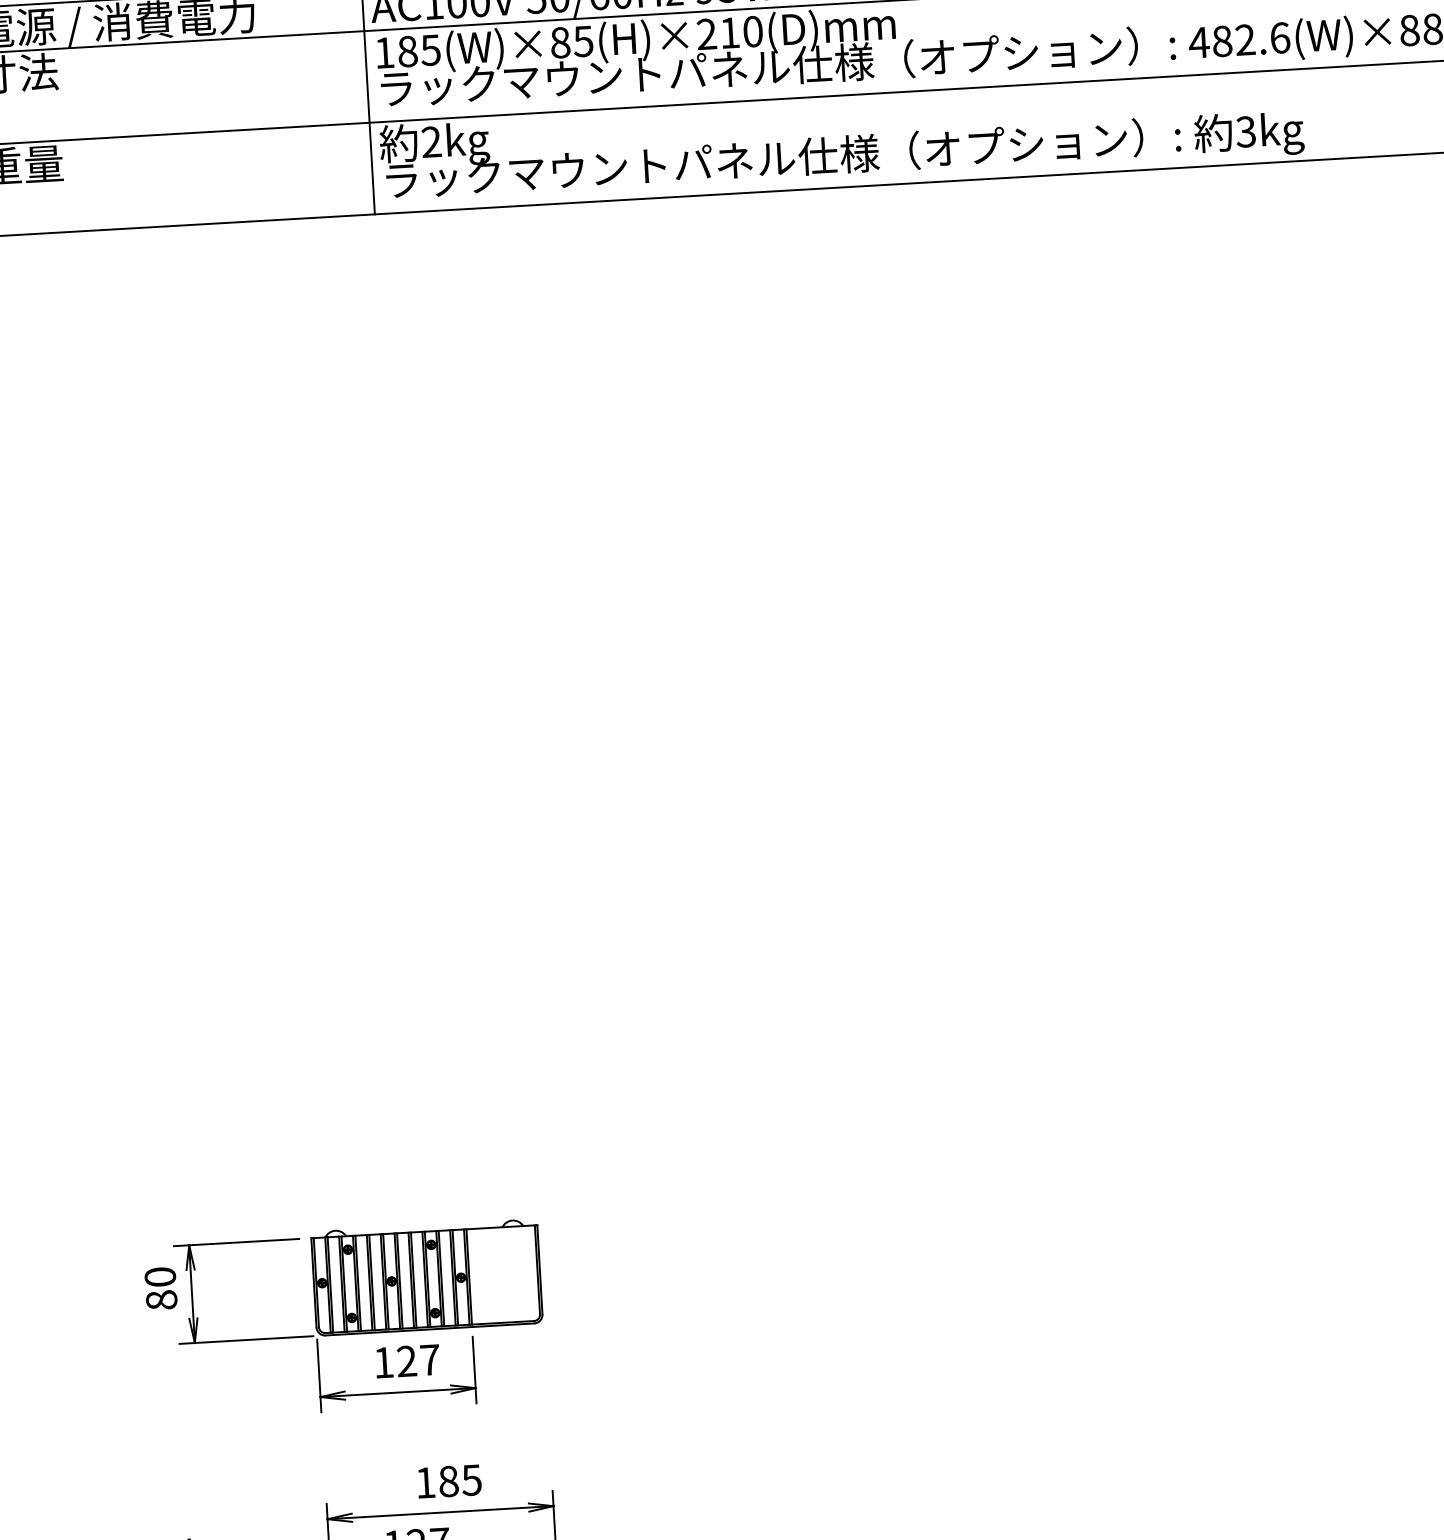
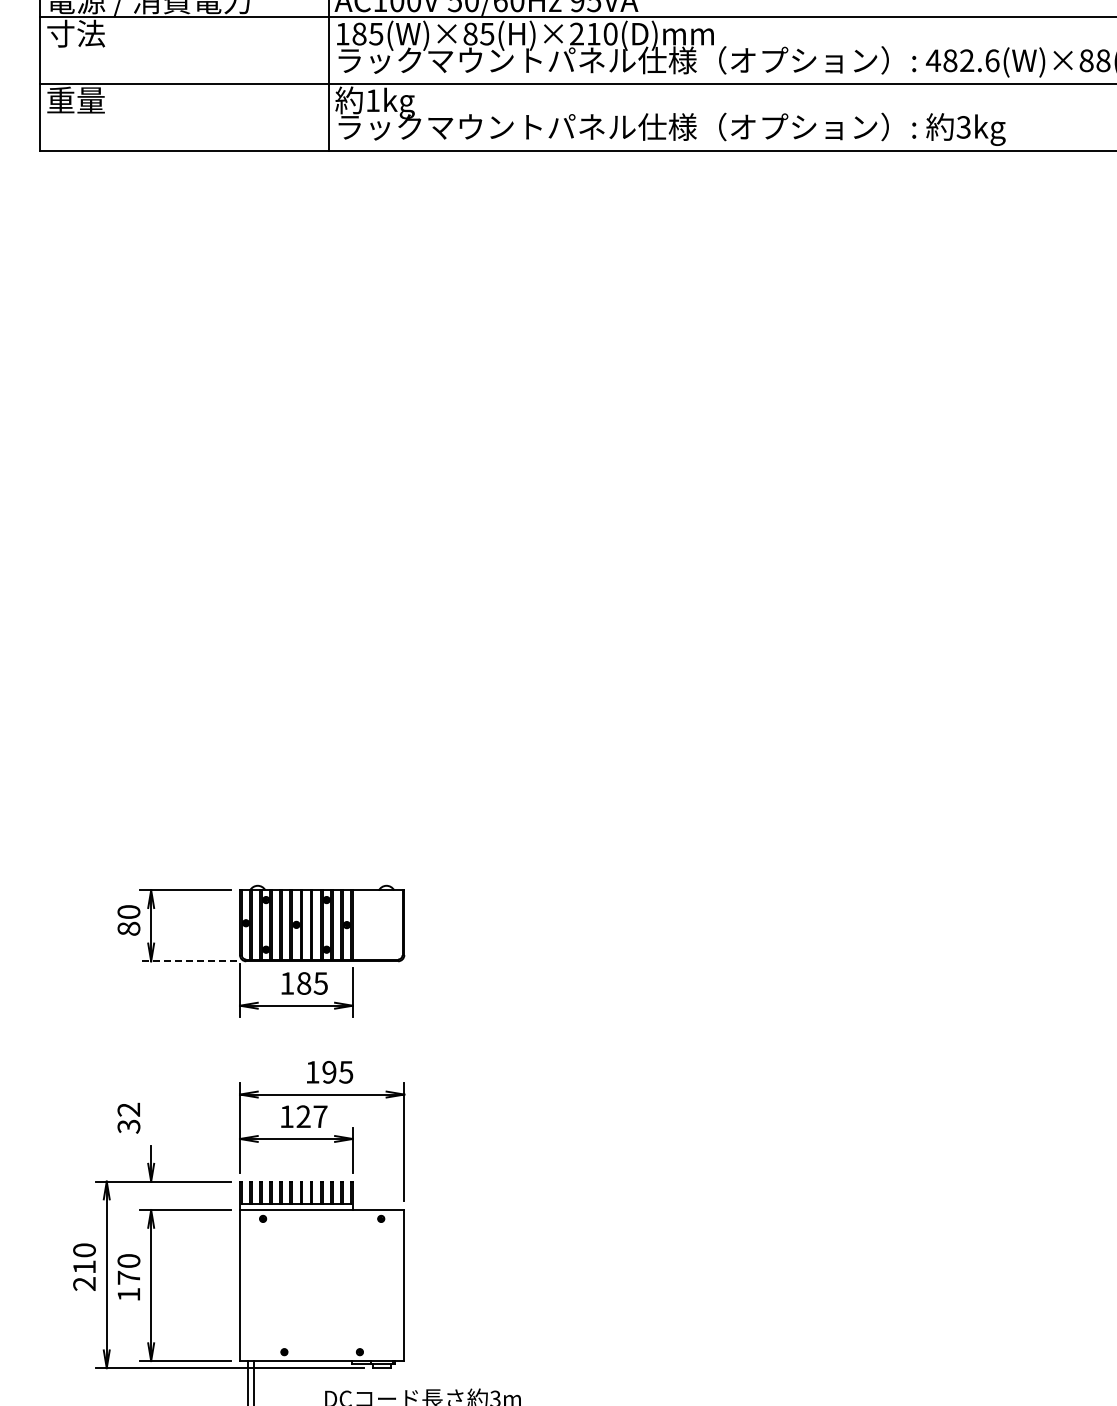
text: (430, 141) -> (372, 100), 2kg -> 1kg
line: (246, 1340) -> (188, 961), solid -> dashed
text: (418, 1360) -> (312, 983), 127 -> 185
text: (448, 1480) -> (329, 1071), 185 -> 195

